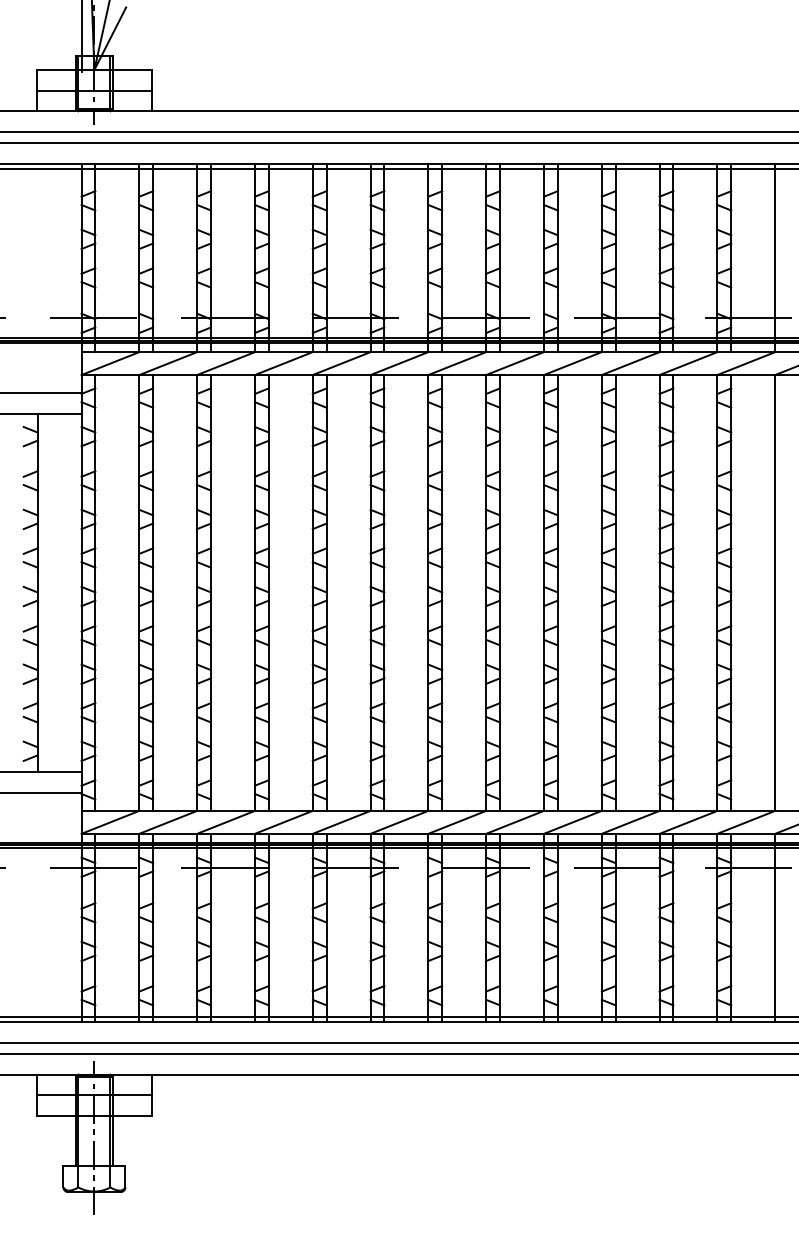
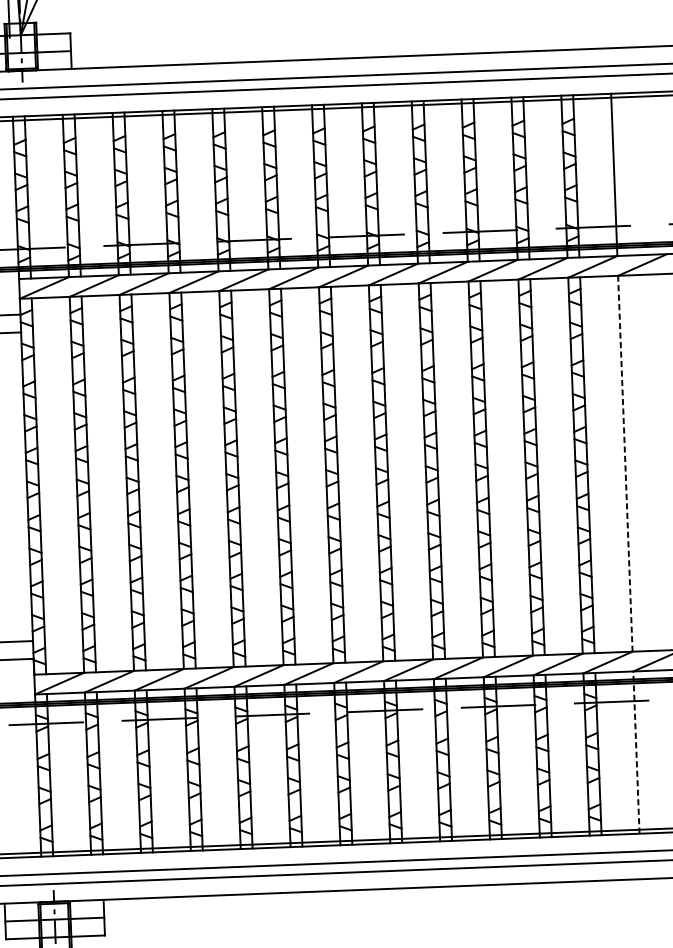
line: (775, 592) -> (625, 463), solid -> dashed
line: (775, 927) -> (636, 752), solid -> dashed

